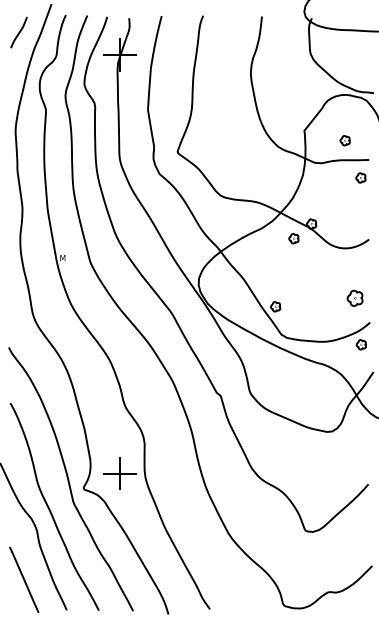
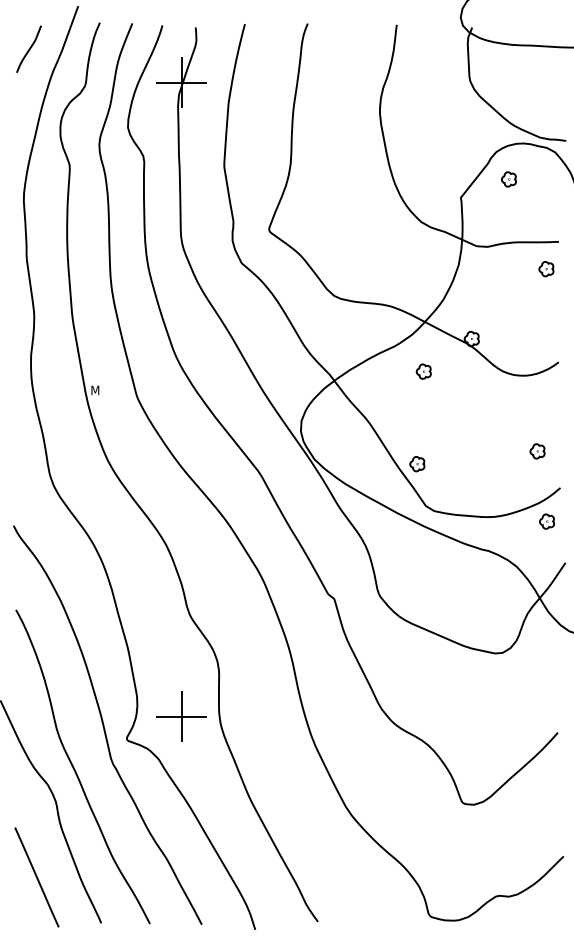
part: (344, 140) -> (507, 179), moved
part: (293, 238) -> (423, 371), moved
part: (354, 298) -> (536, 451), size x0.62

